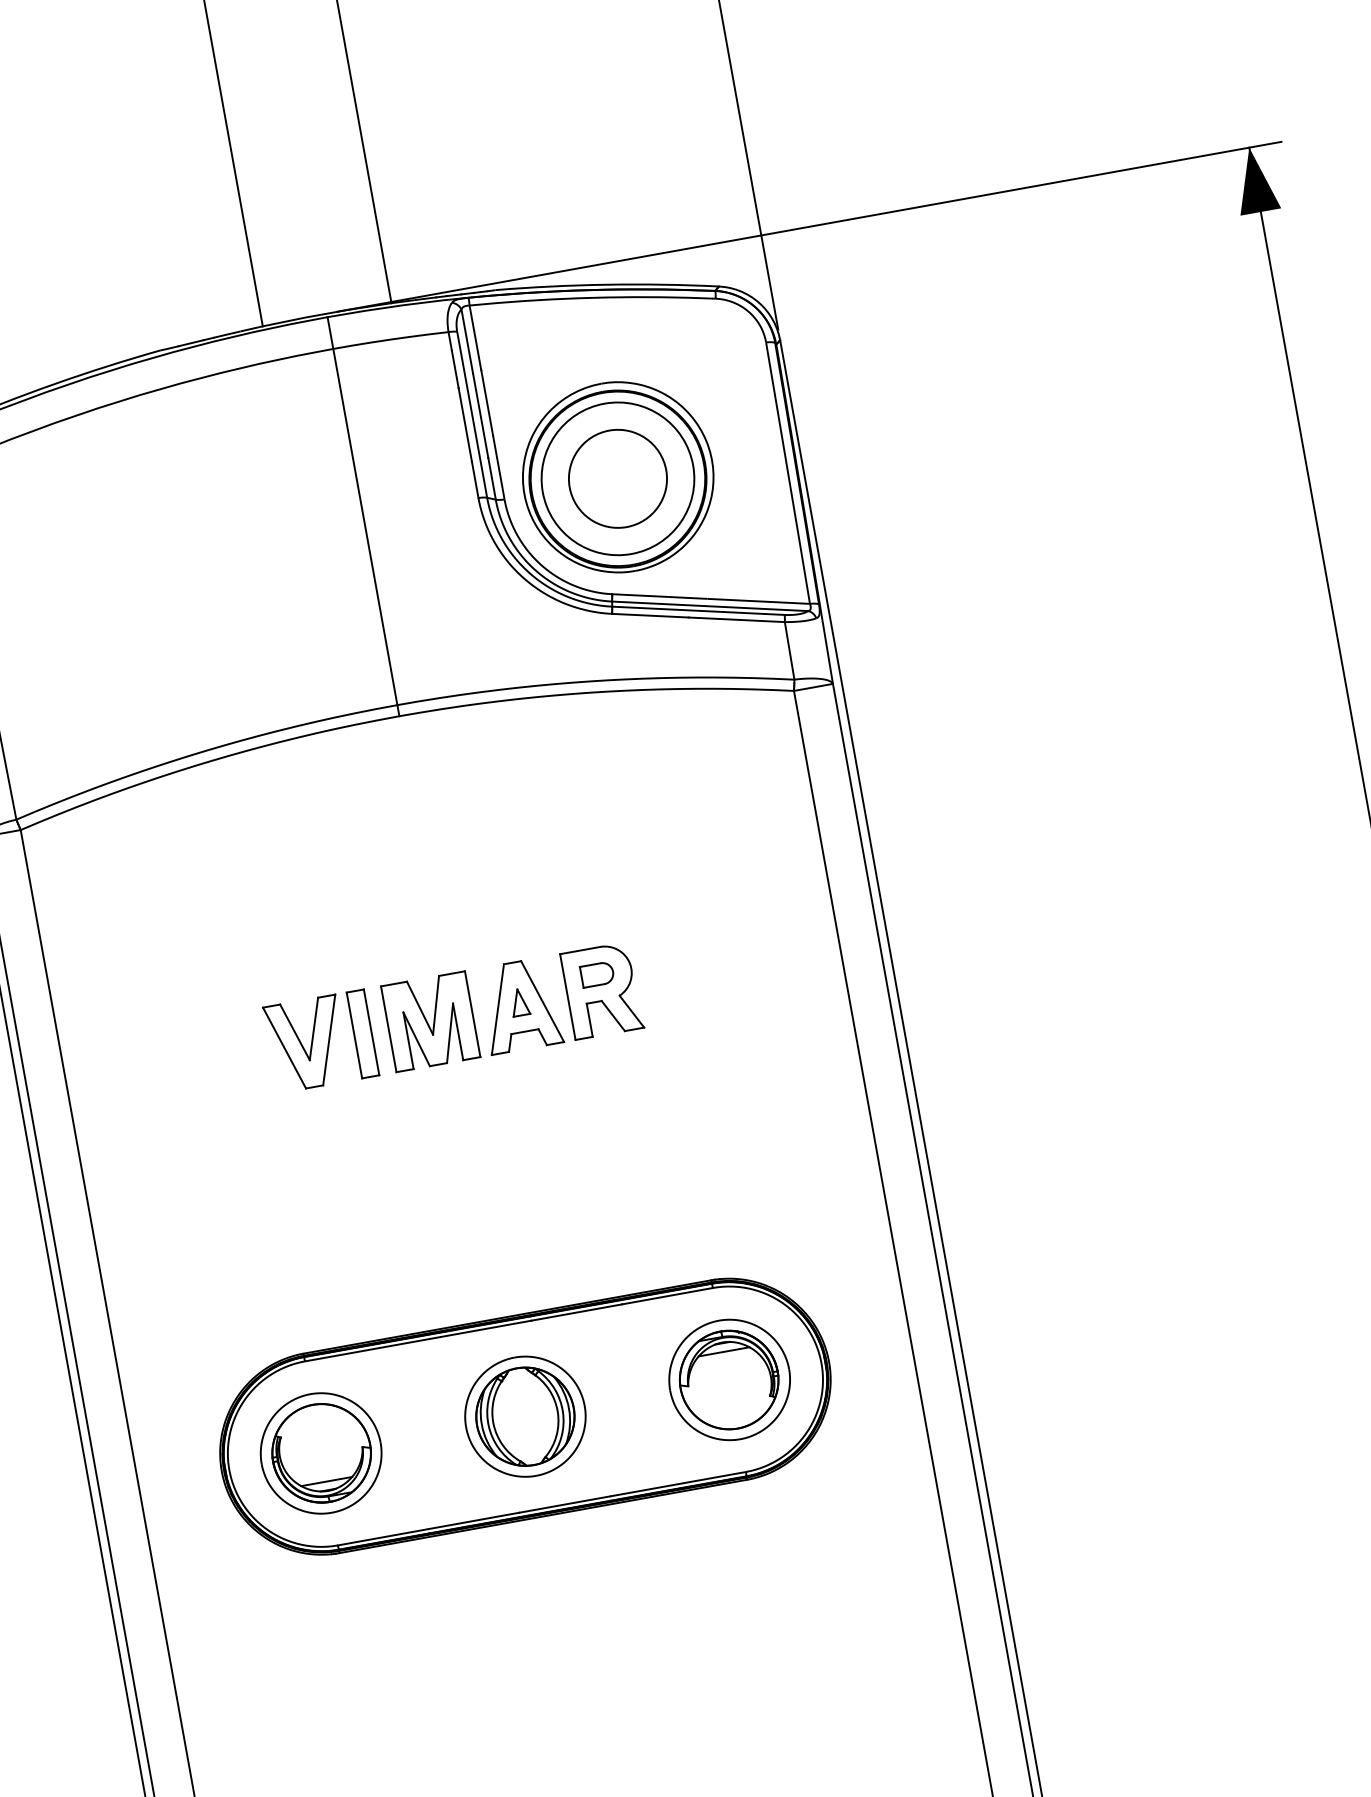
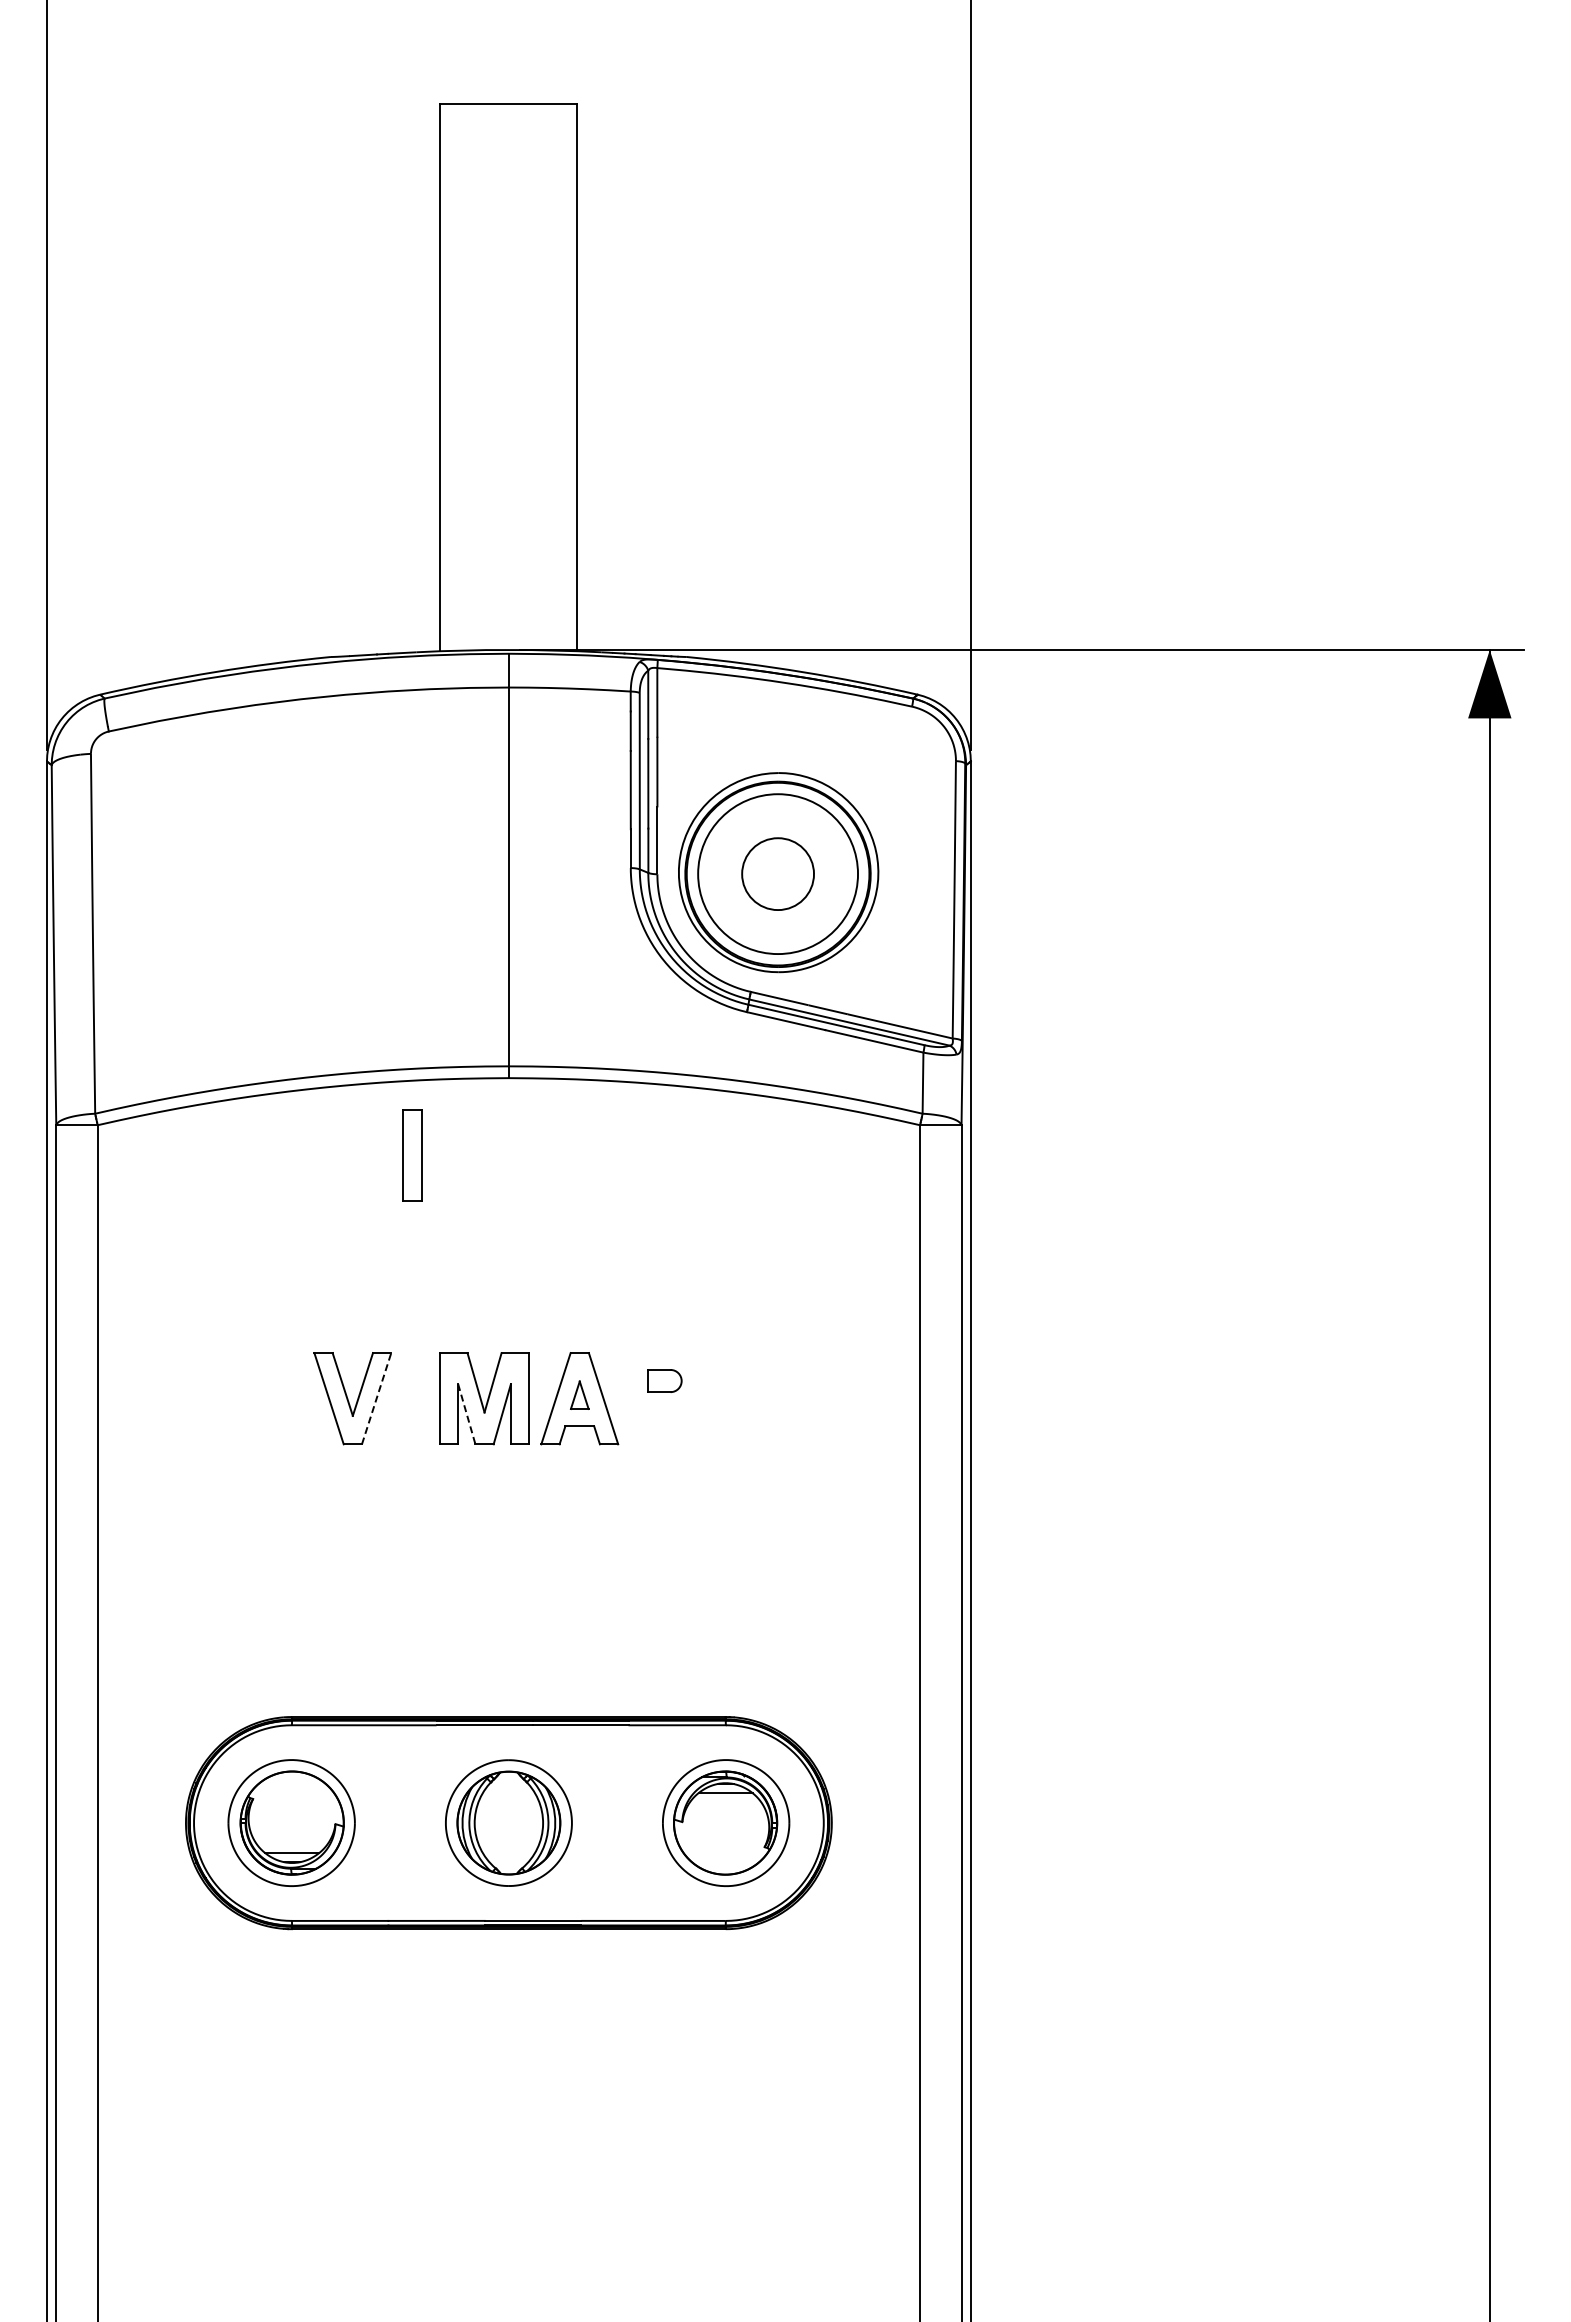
circle: (617, 478) -> (777, 873), size x0.7
part: (601, 990) -> (666, 1398), removed
part: (362, 1033) -> (412, 1155), moved
line: (329, 1039) -> (376, 1398), solid -> dashed
line: (416, 1039) -> (466, 1414), solid -> dashed

